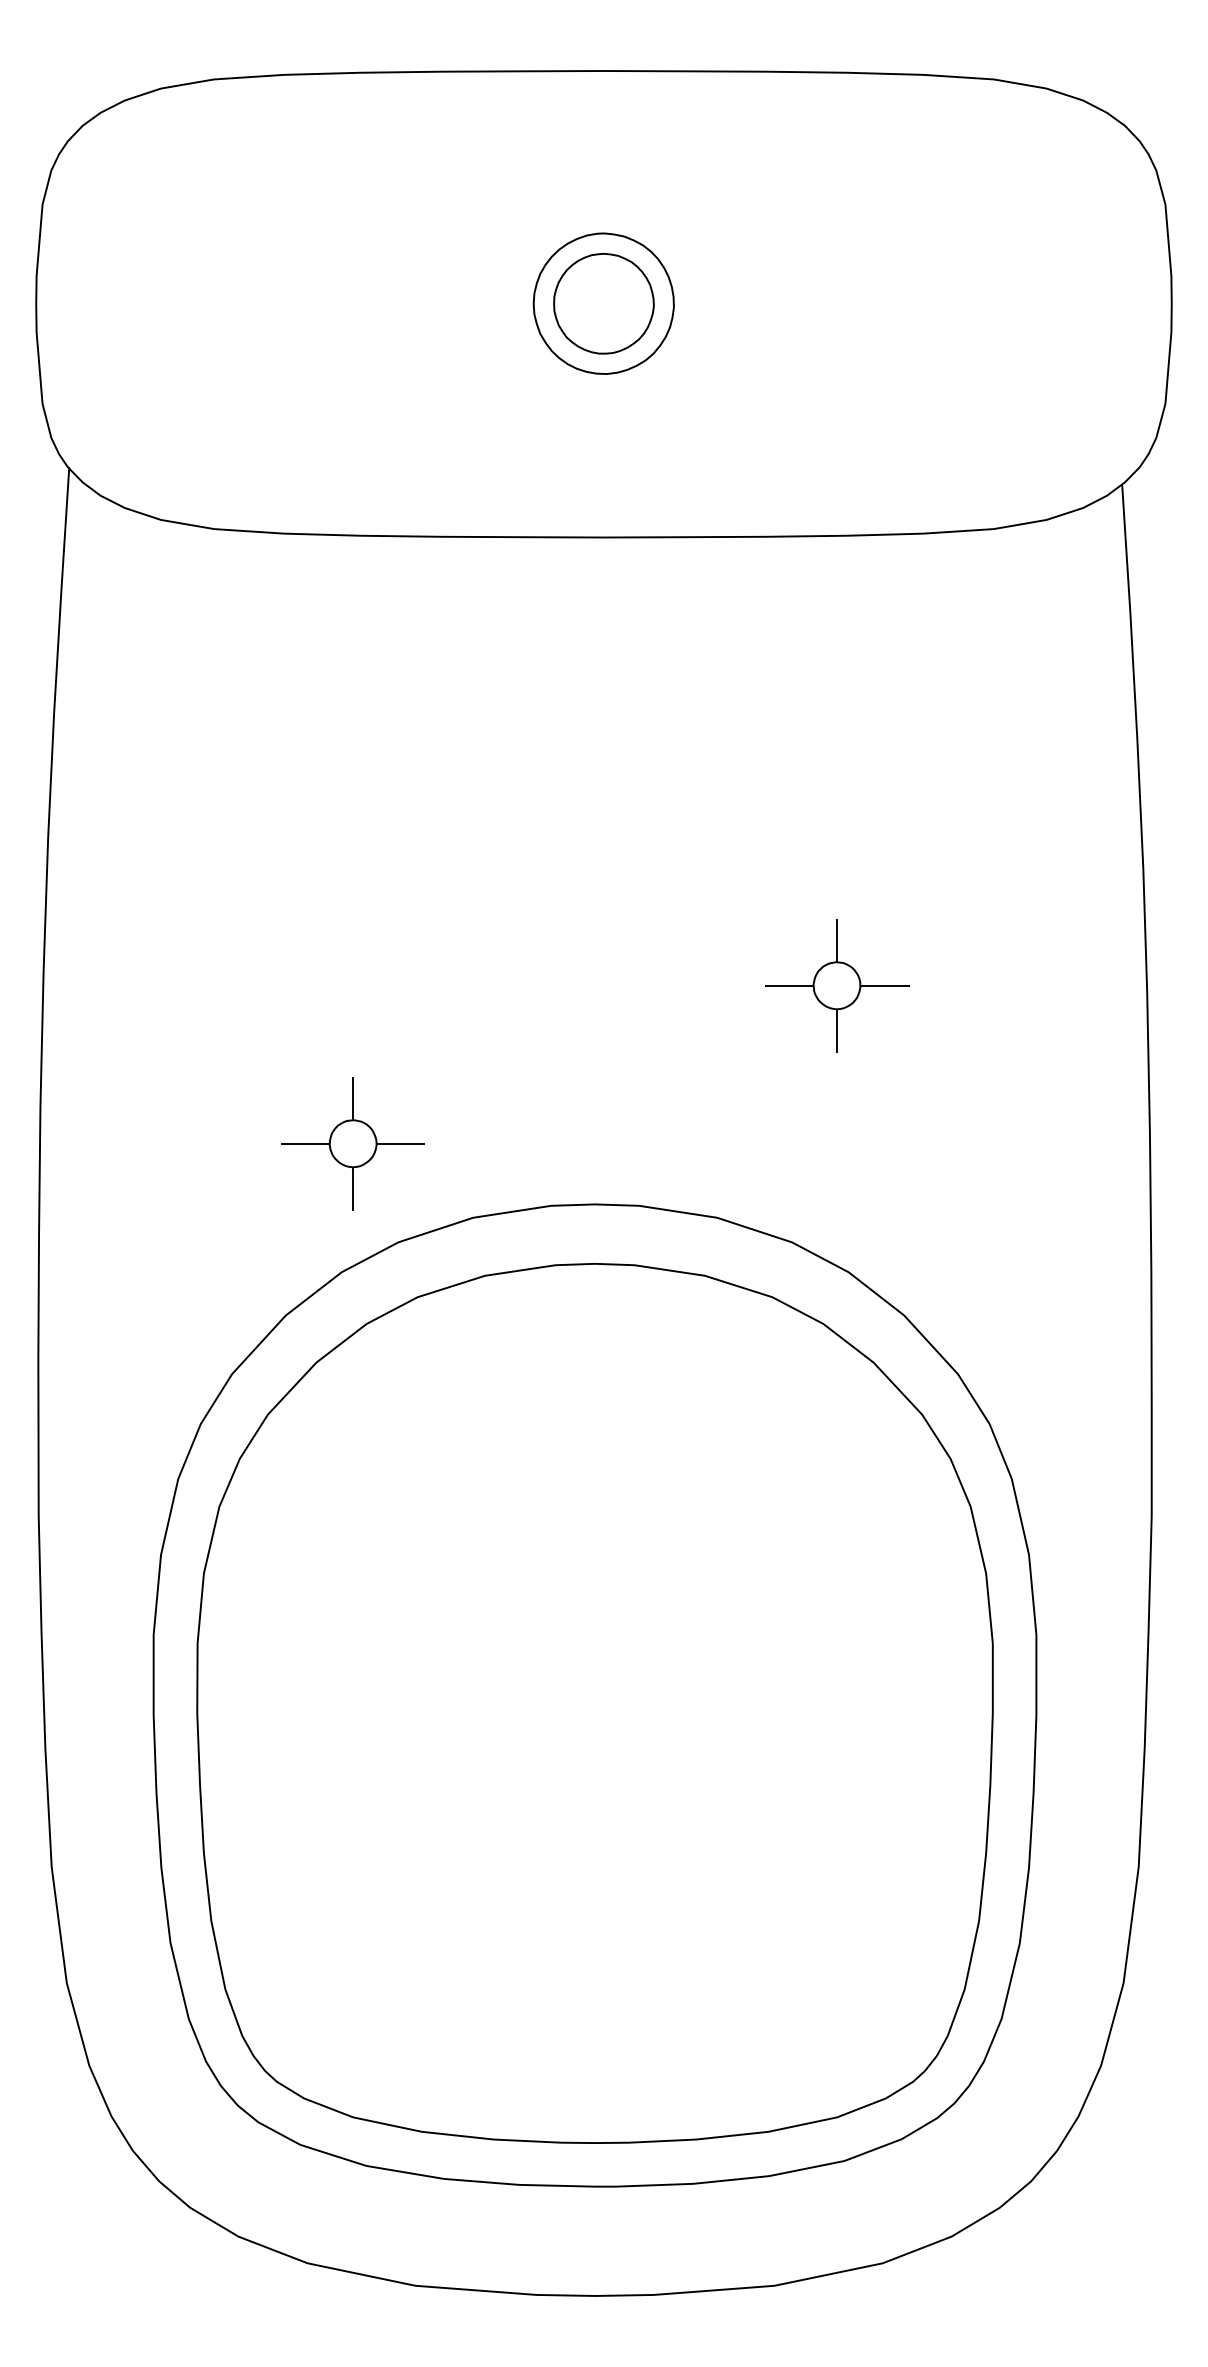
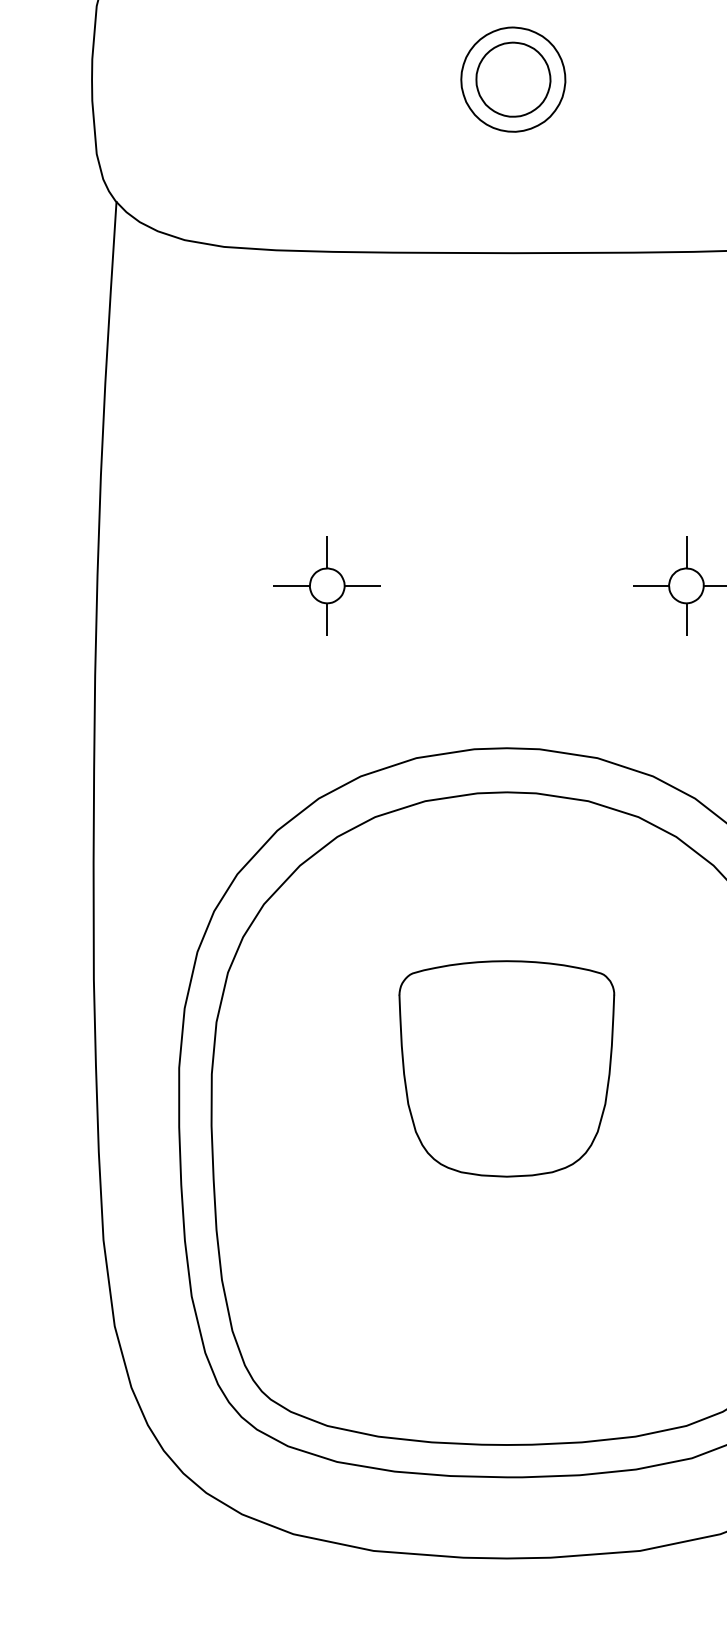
part: (352, 1143) -> (326, 585), moved
part: (594, 1636) -> (506, 1068), added

